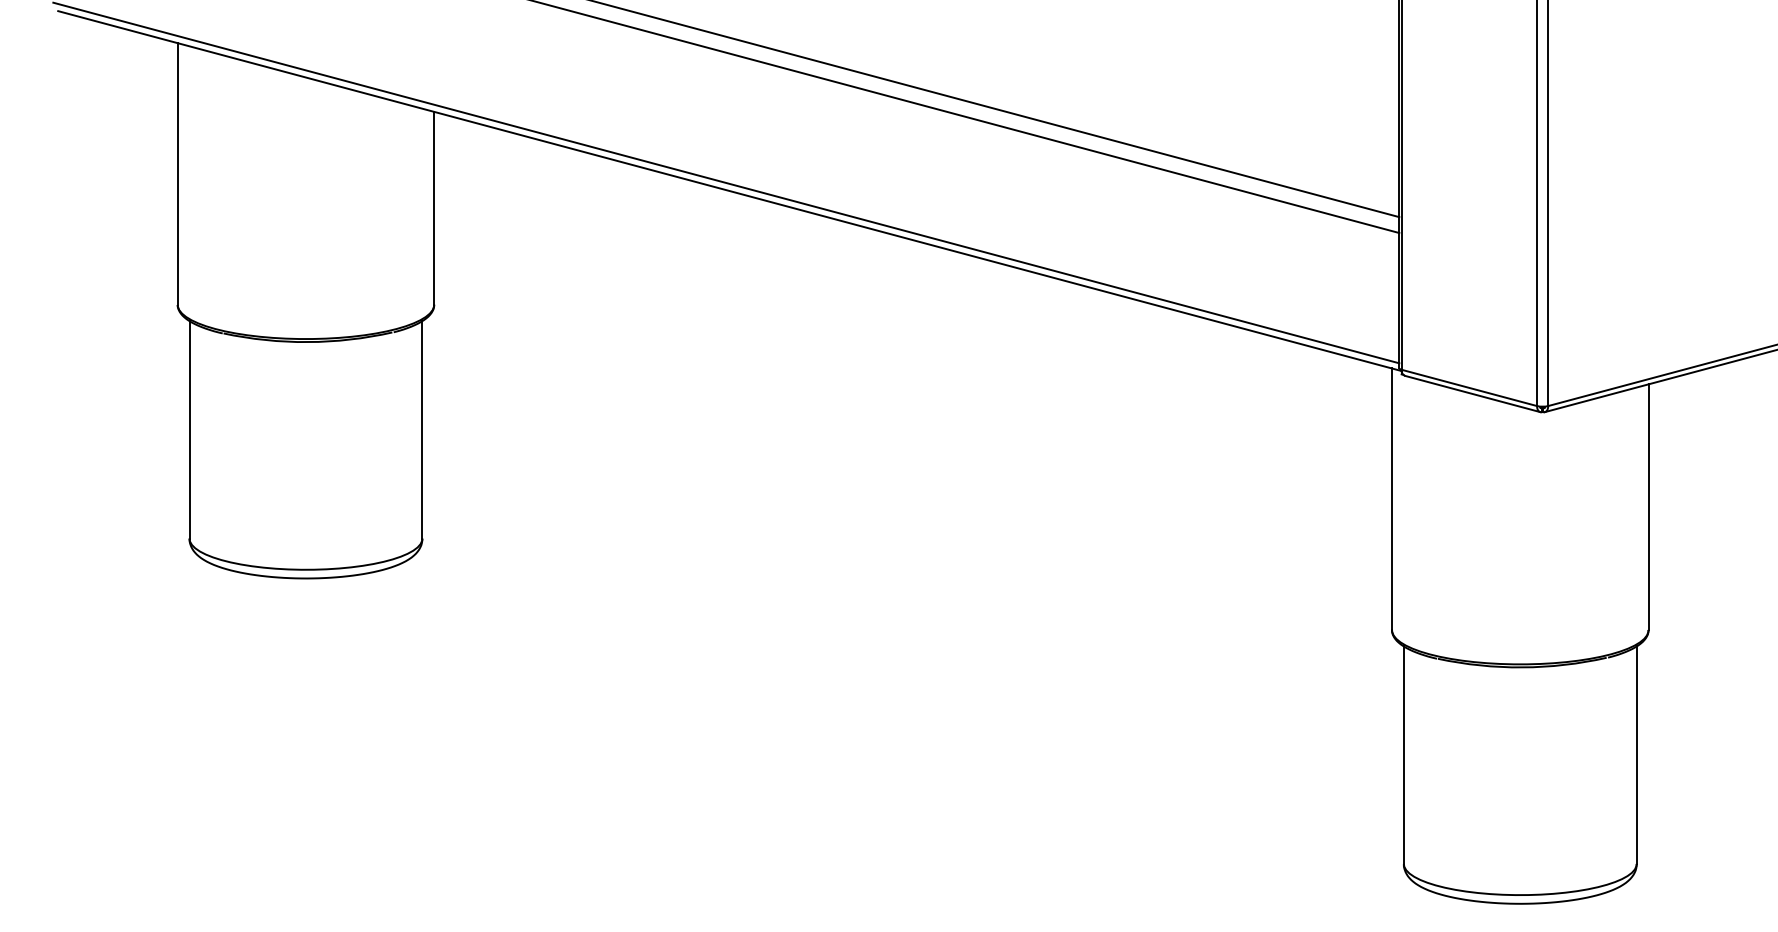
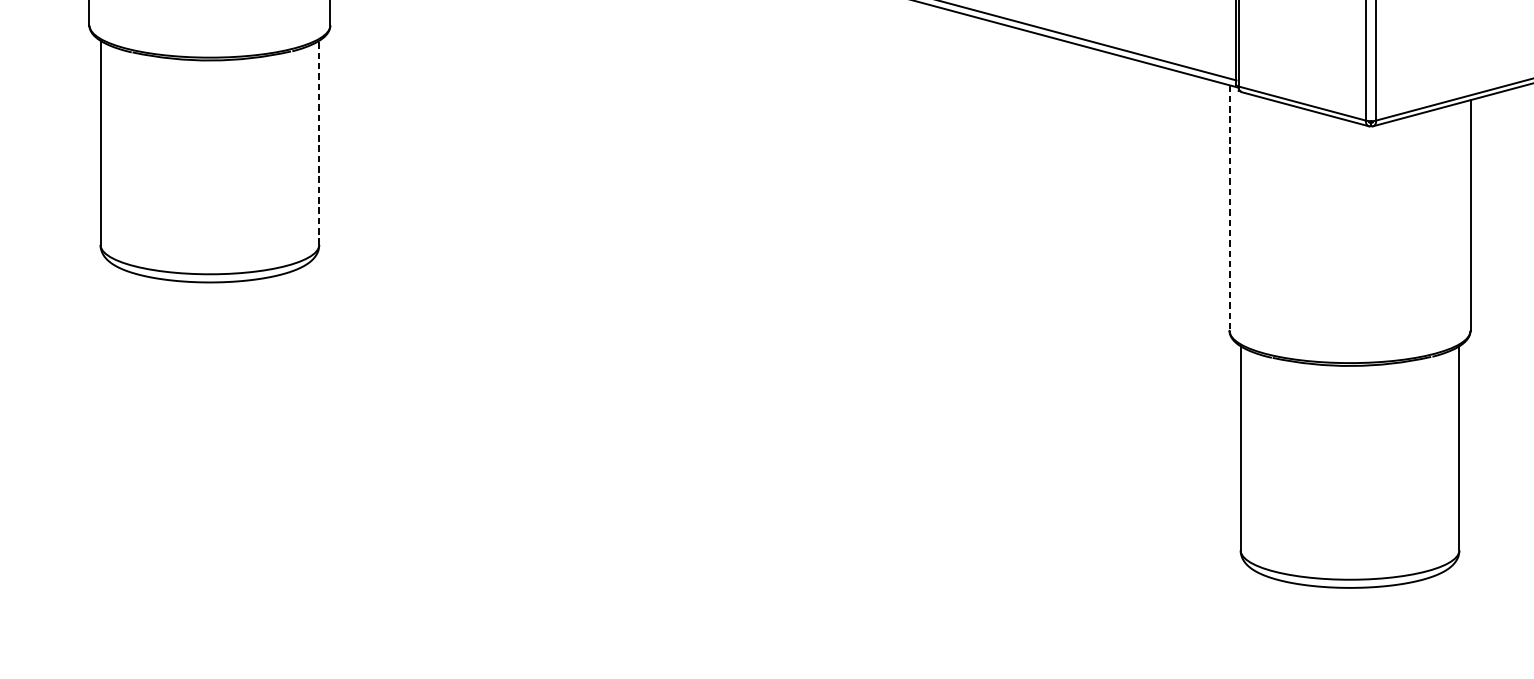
line: (422, 429) -> (319, 142), solid -> dashed
line: (1391, 499) -> (1229, 208), solid -> dashed

